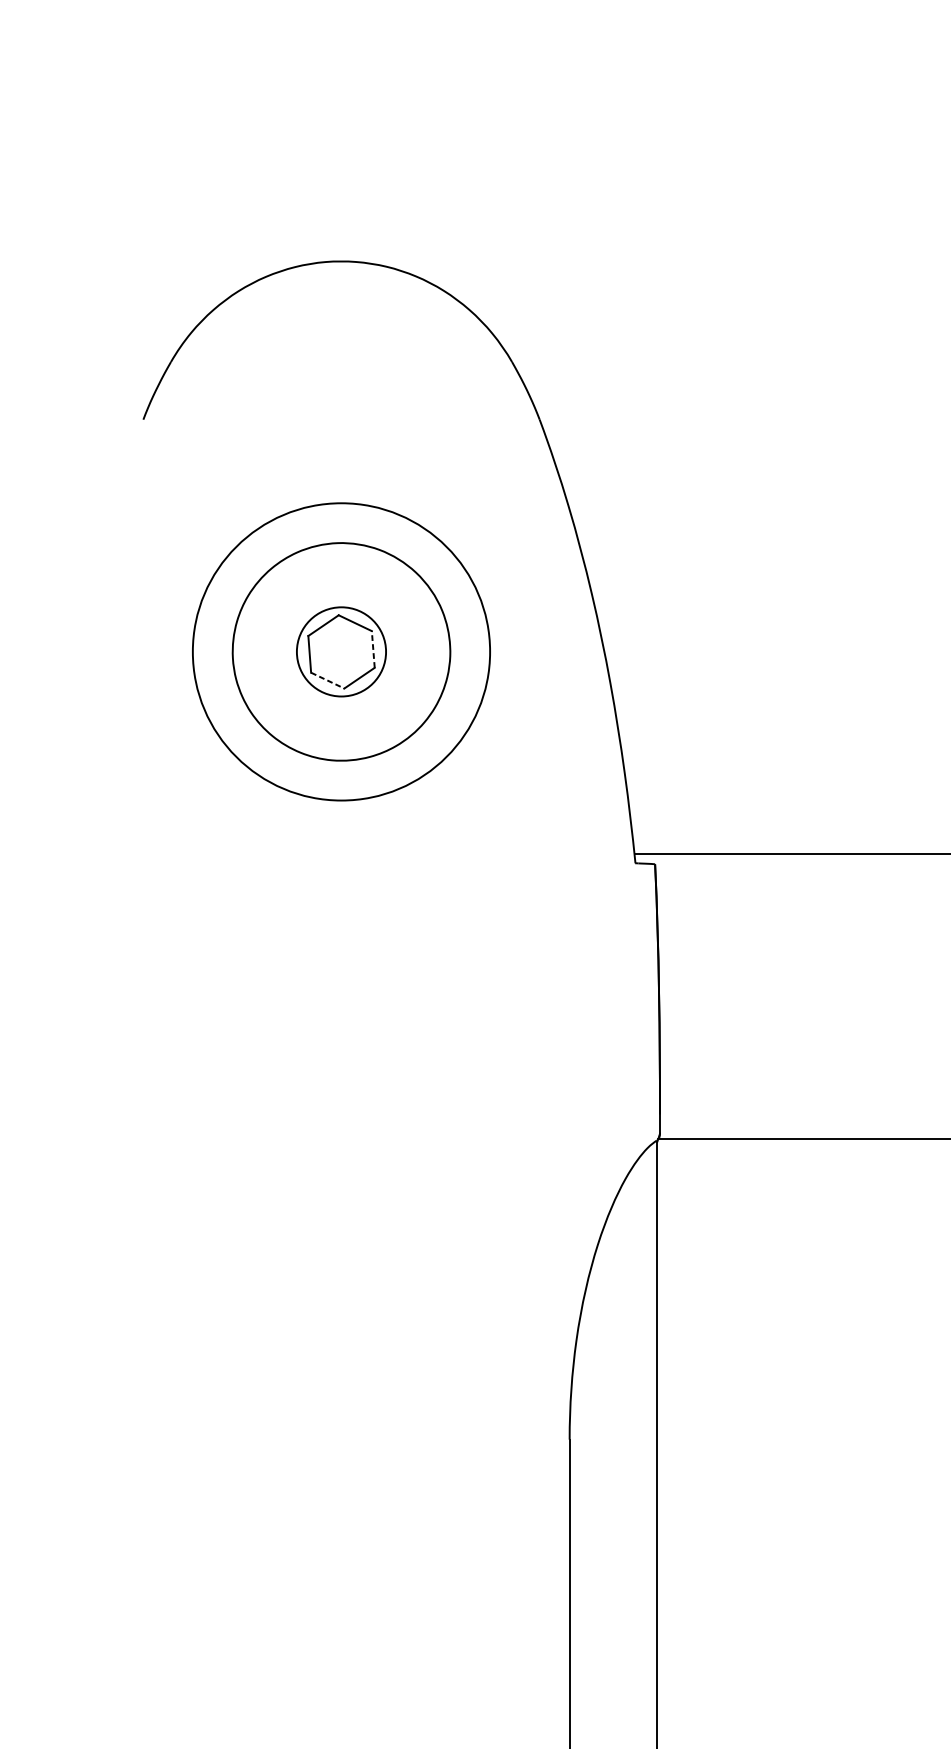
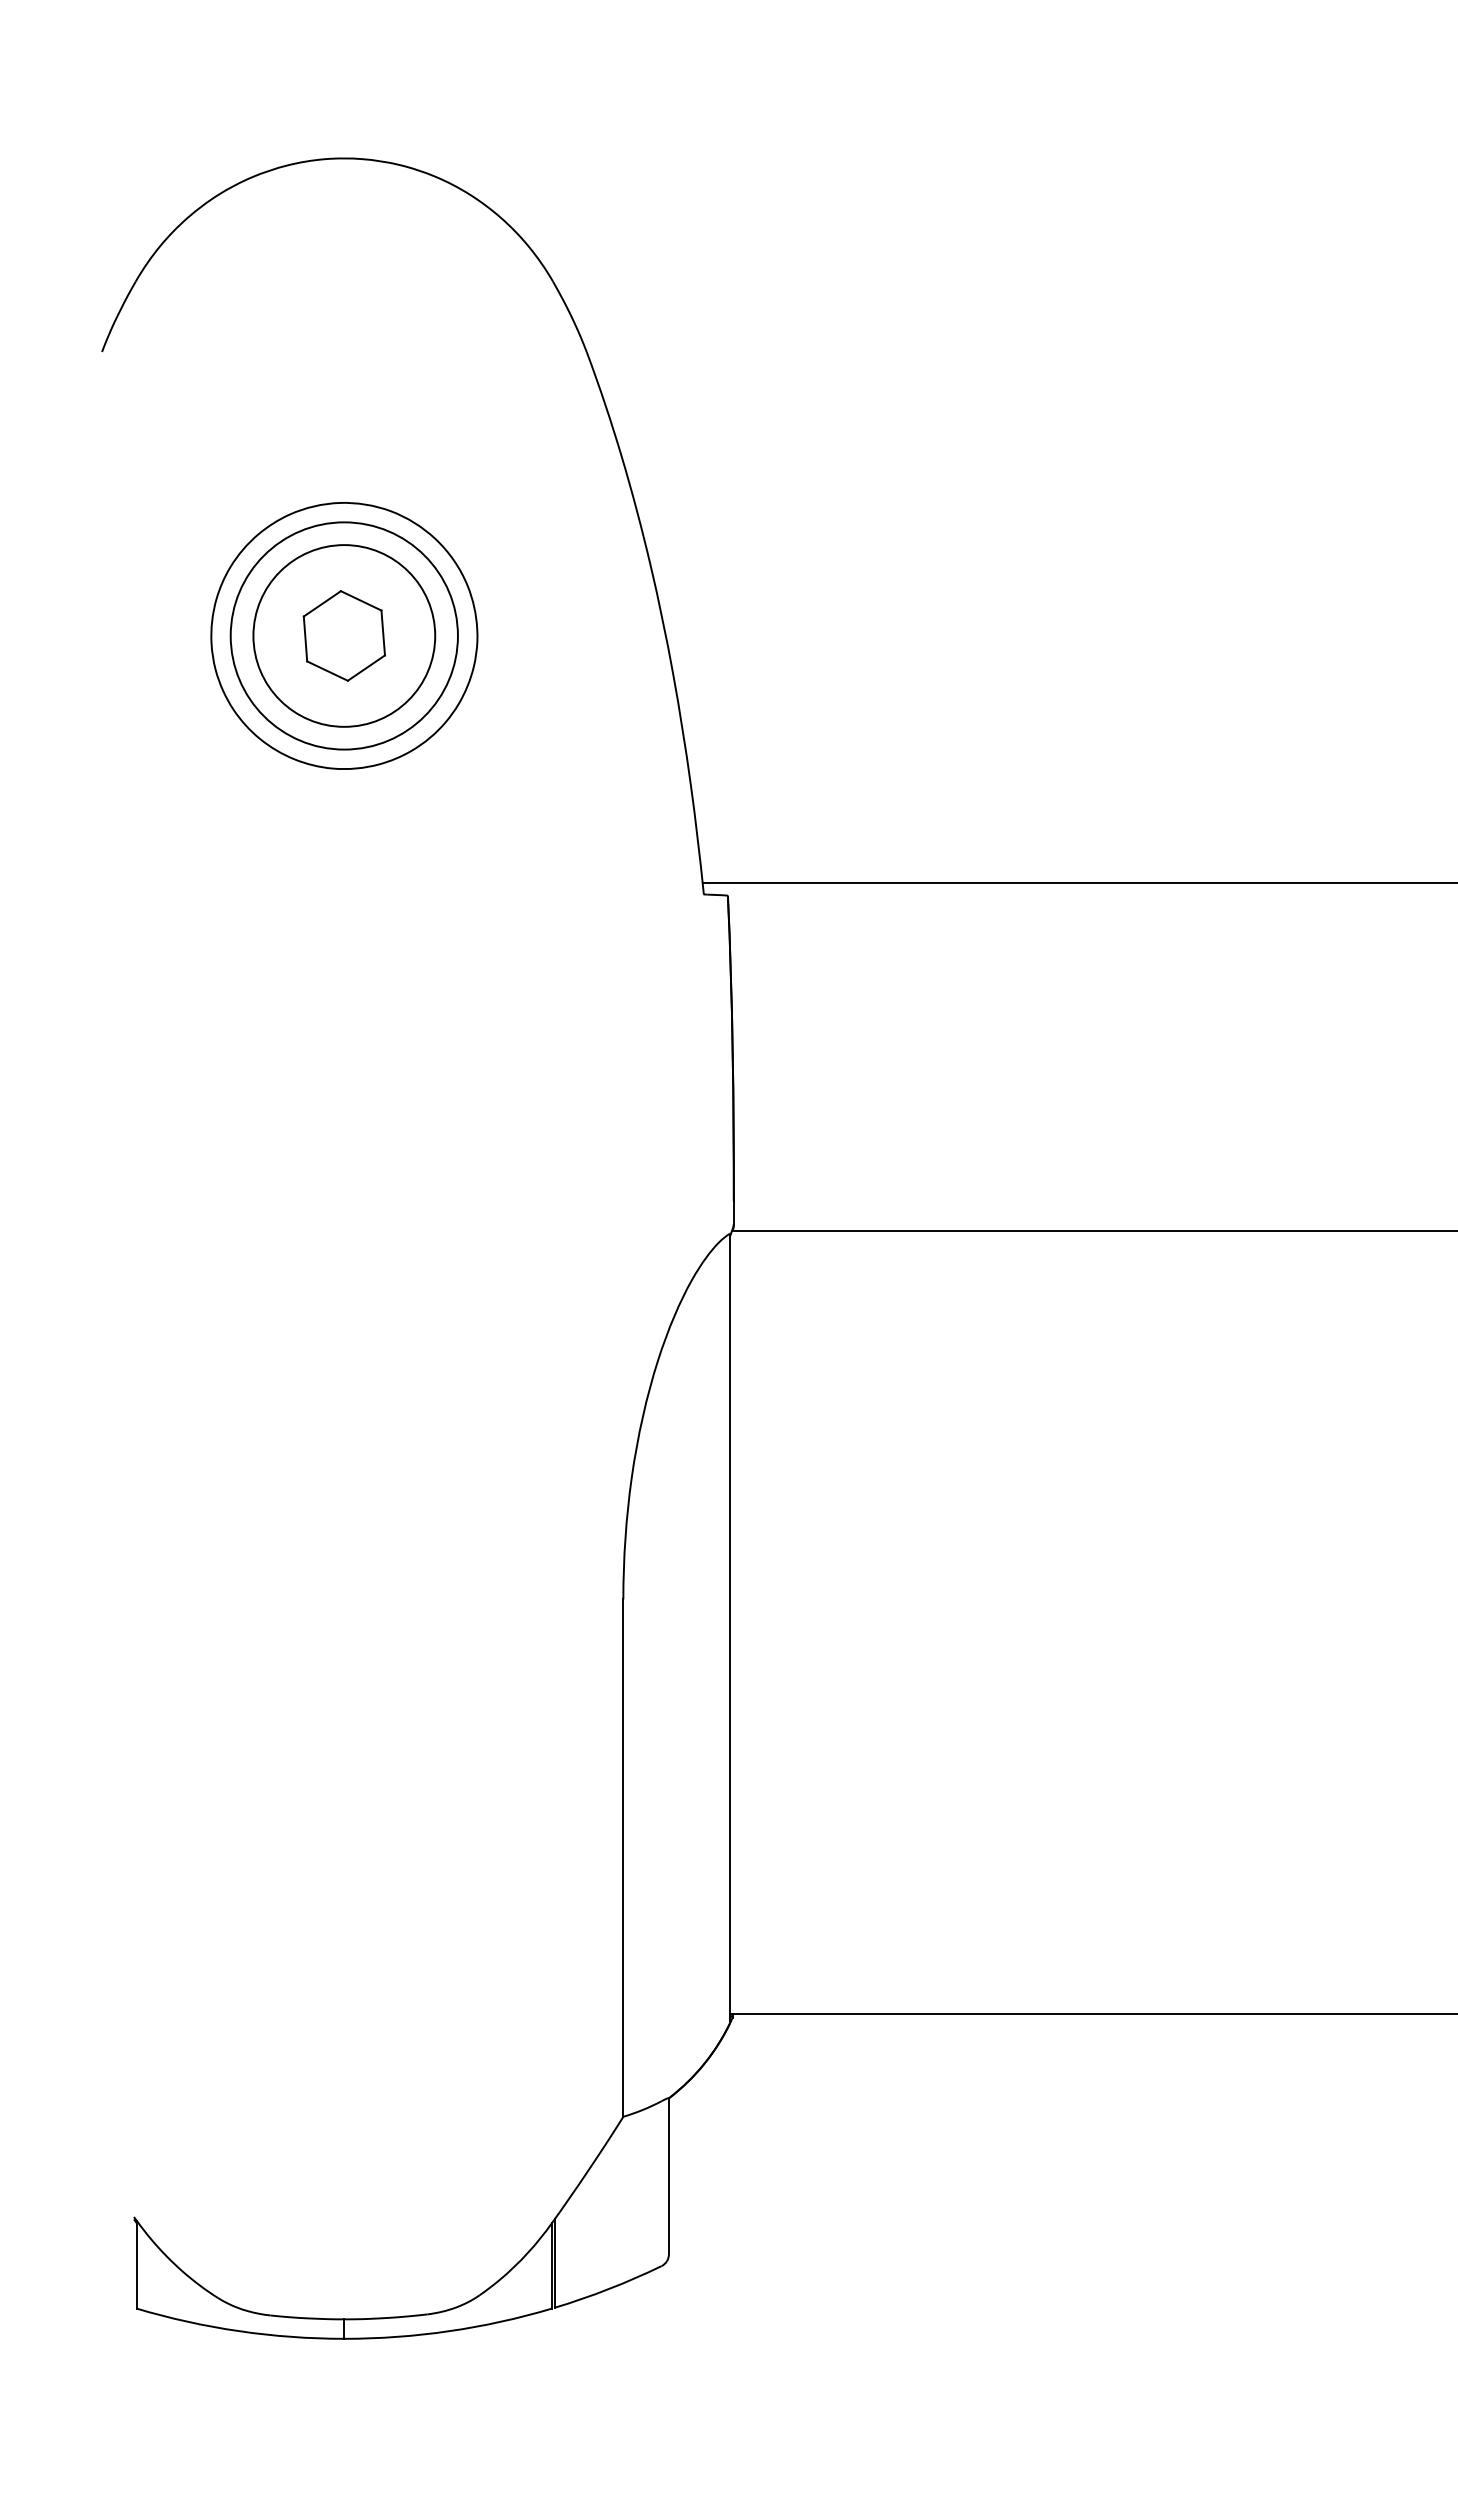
line: (373, 649) -> (383, 632), dashed -> solid
circle: (340, 651) -> (343, 635), size x0.62
circle: (341, 651) -> (344, 635), size x1.67
line: (327, 680) -> (327, 671), dashed -> solid

